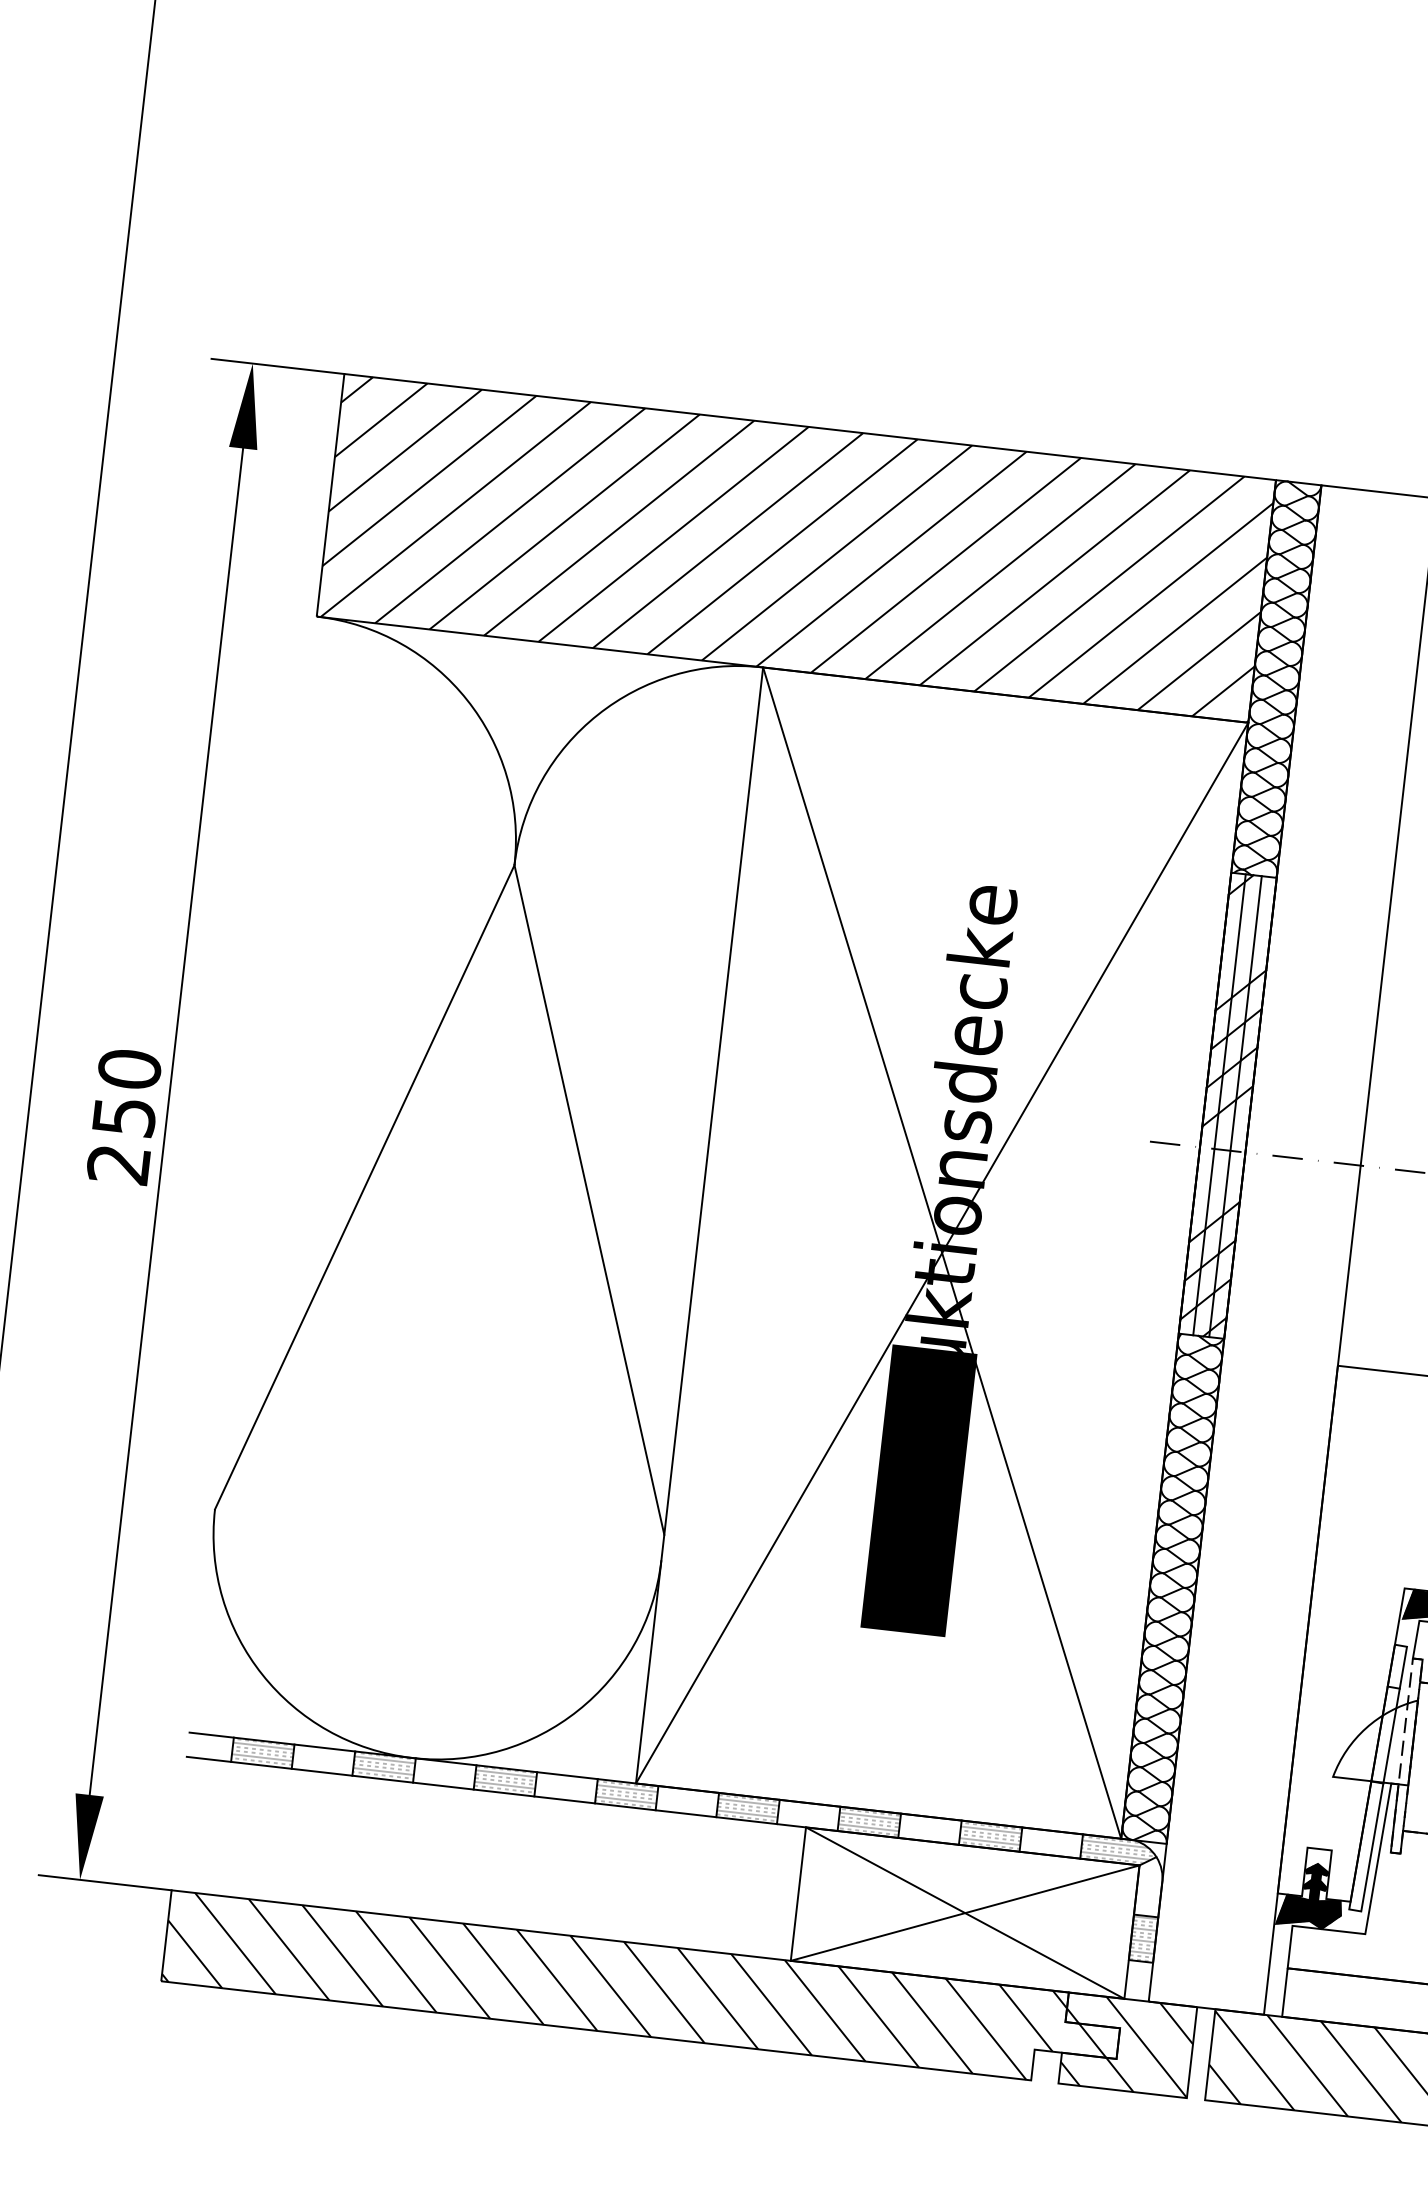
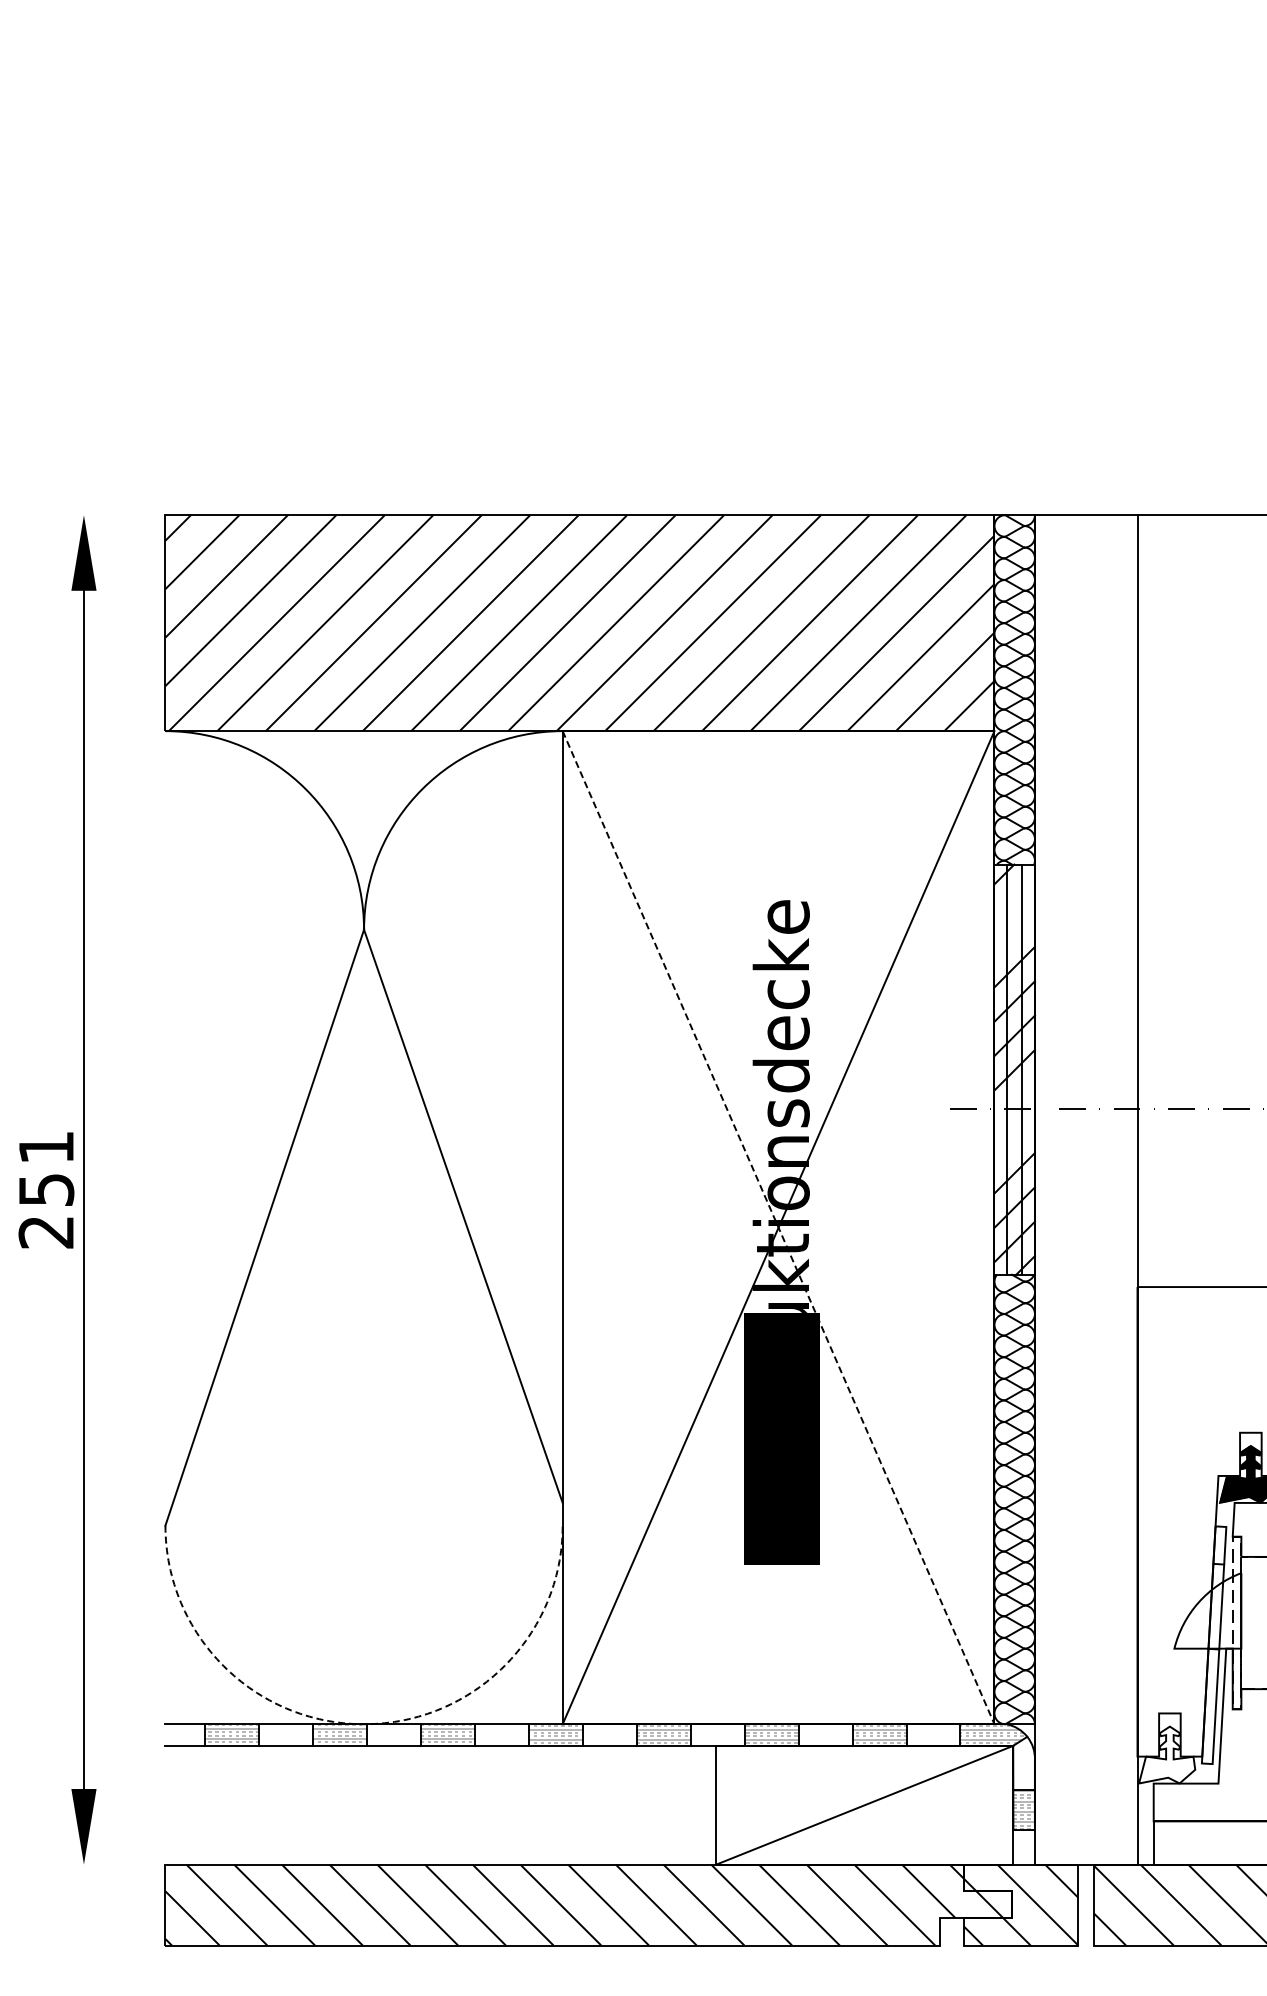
line: (278, 366) -> (106, 515), removed
text: (129, 1069) -> (46, 1147), 250 -> 251
line: (941, 1254) -> (778, 1228), solid -> dashed
arc: (413, 1758) -> (364, 1724), solid -> dashed
line: (105, 1882) -> (106, 1864), removed
hatch: (1311, 1894) -> (1167, 1754), removed
line: (964, 1912) -> (864, 1804), removed

